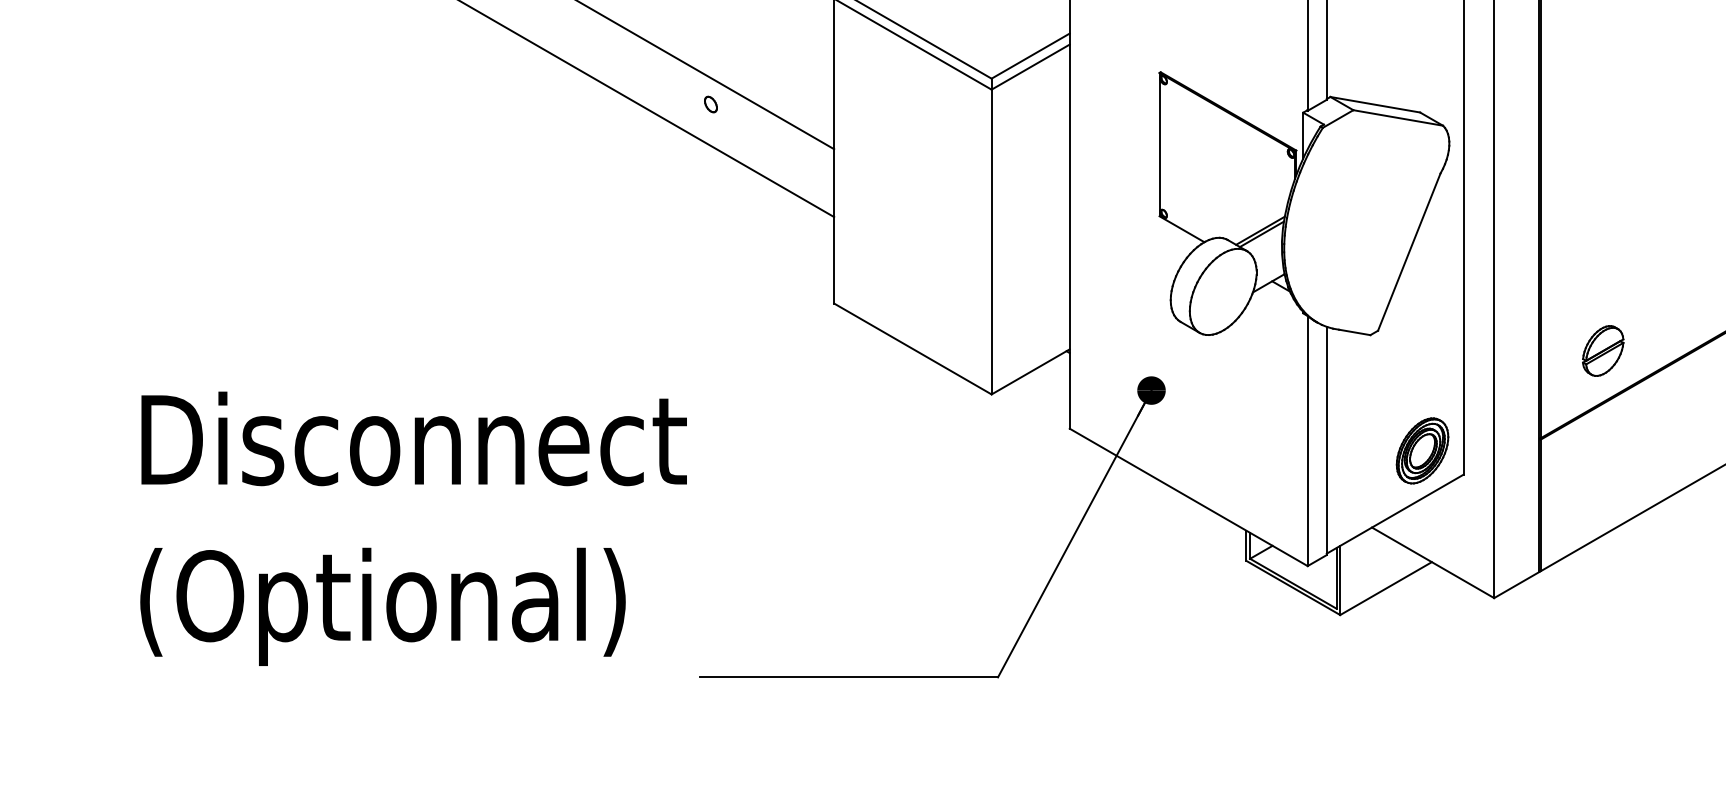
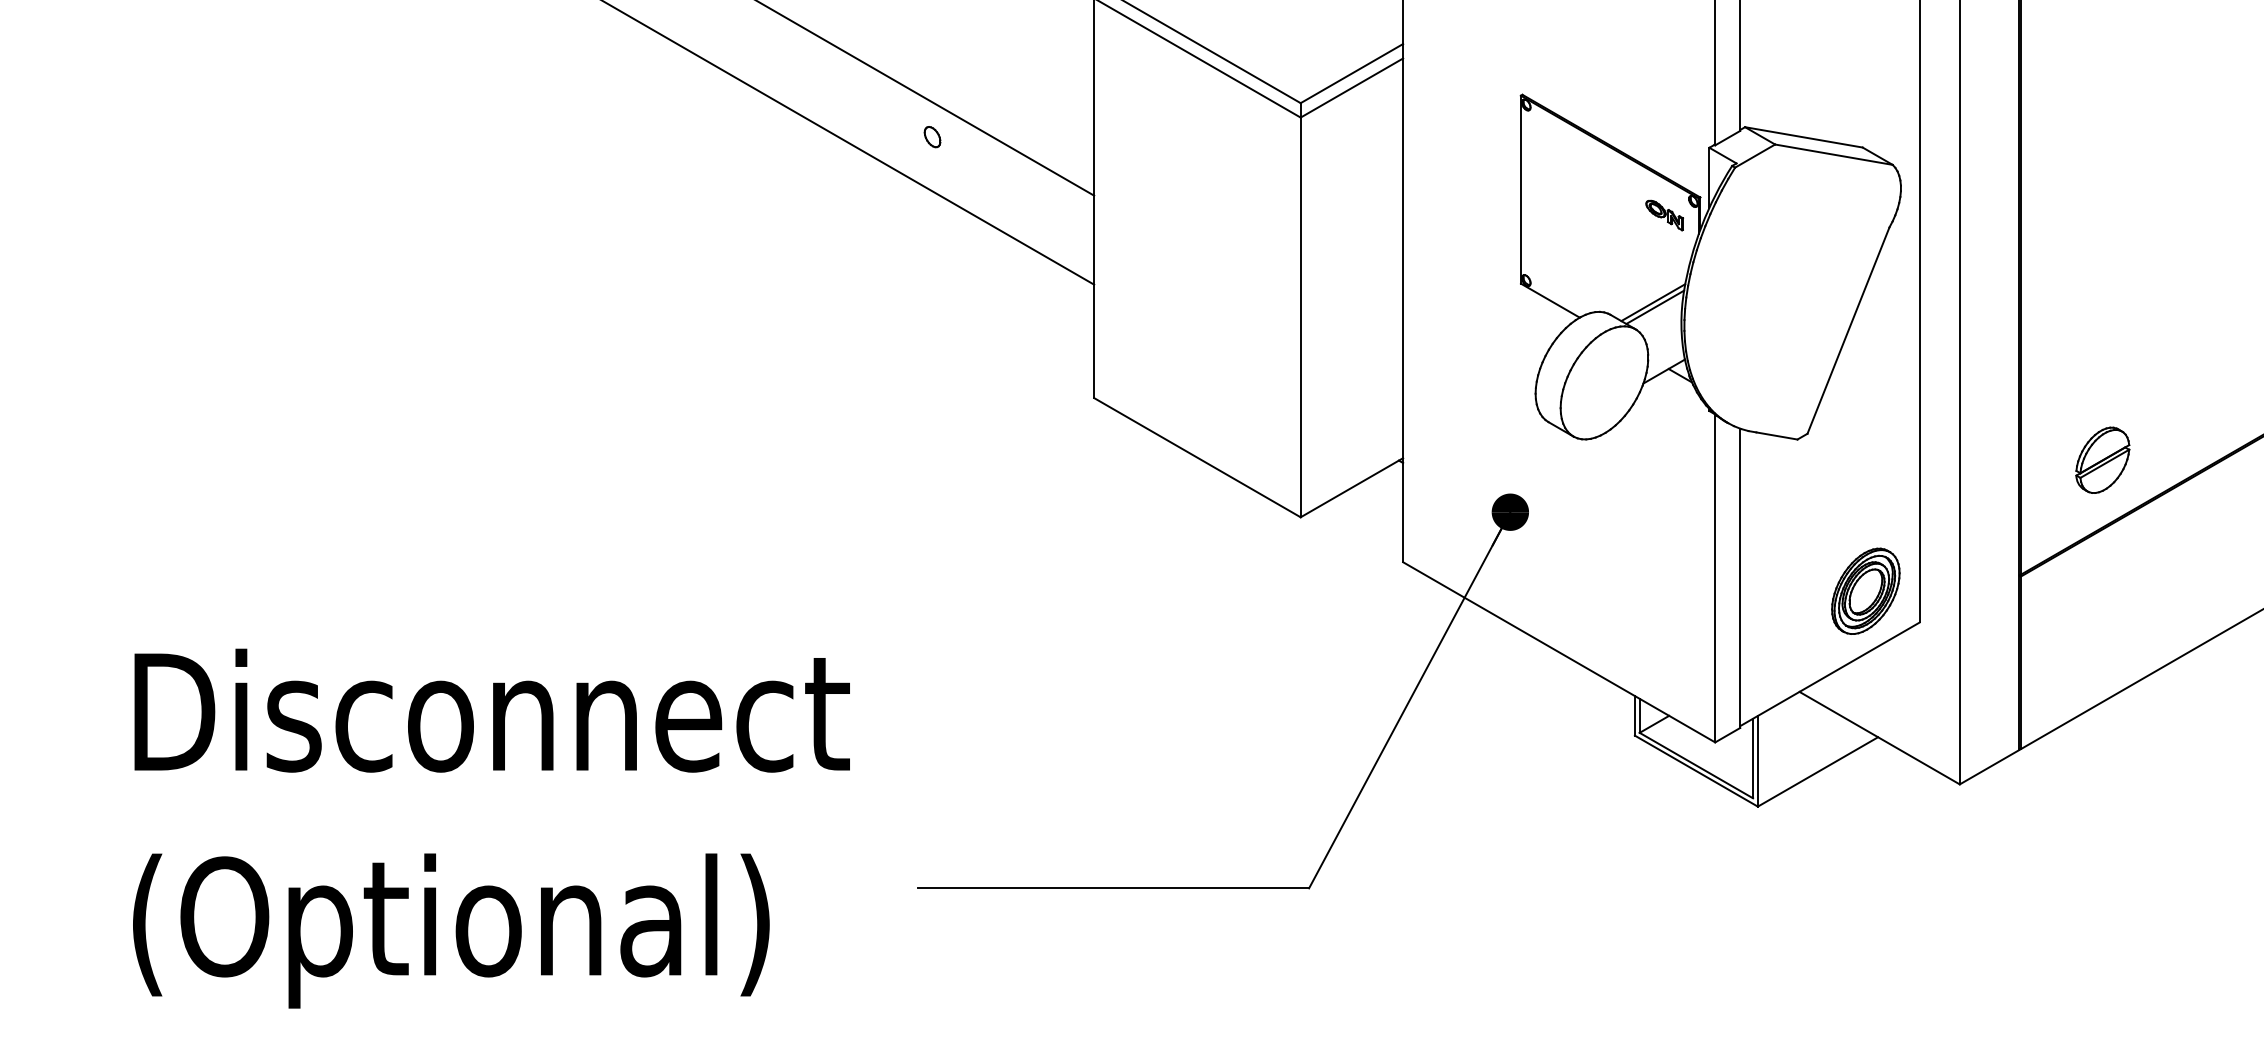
part: (1269, 164) -> (1665, 215), added
text: (413, 528) -> (491, 828), moved

